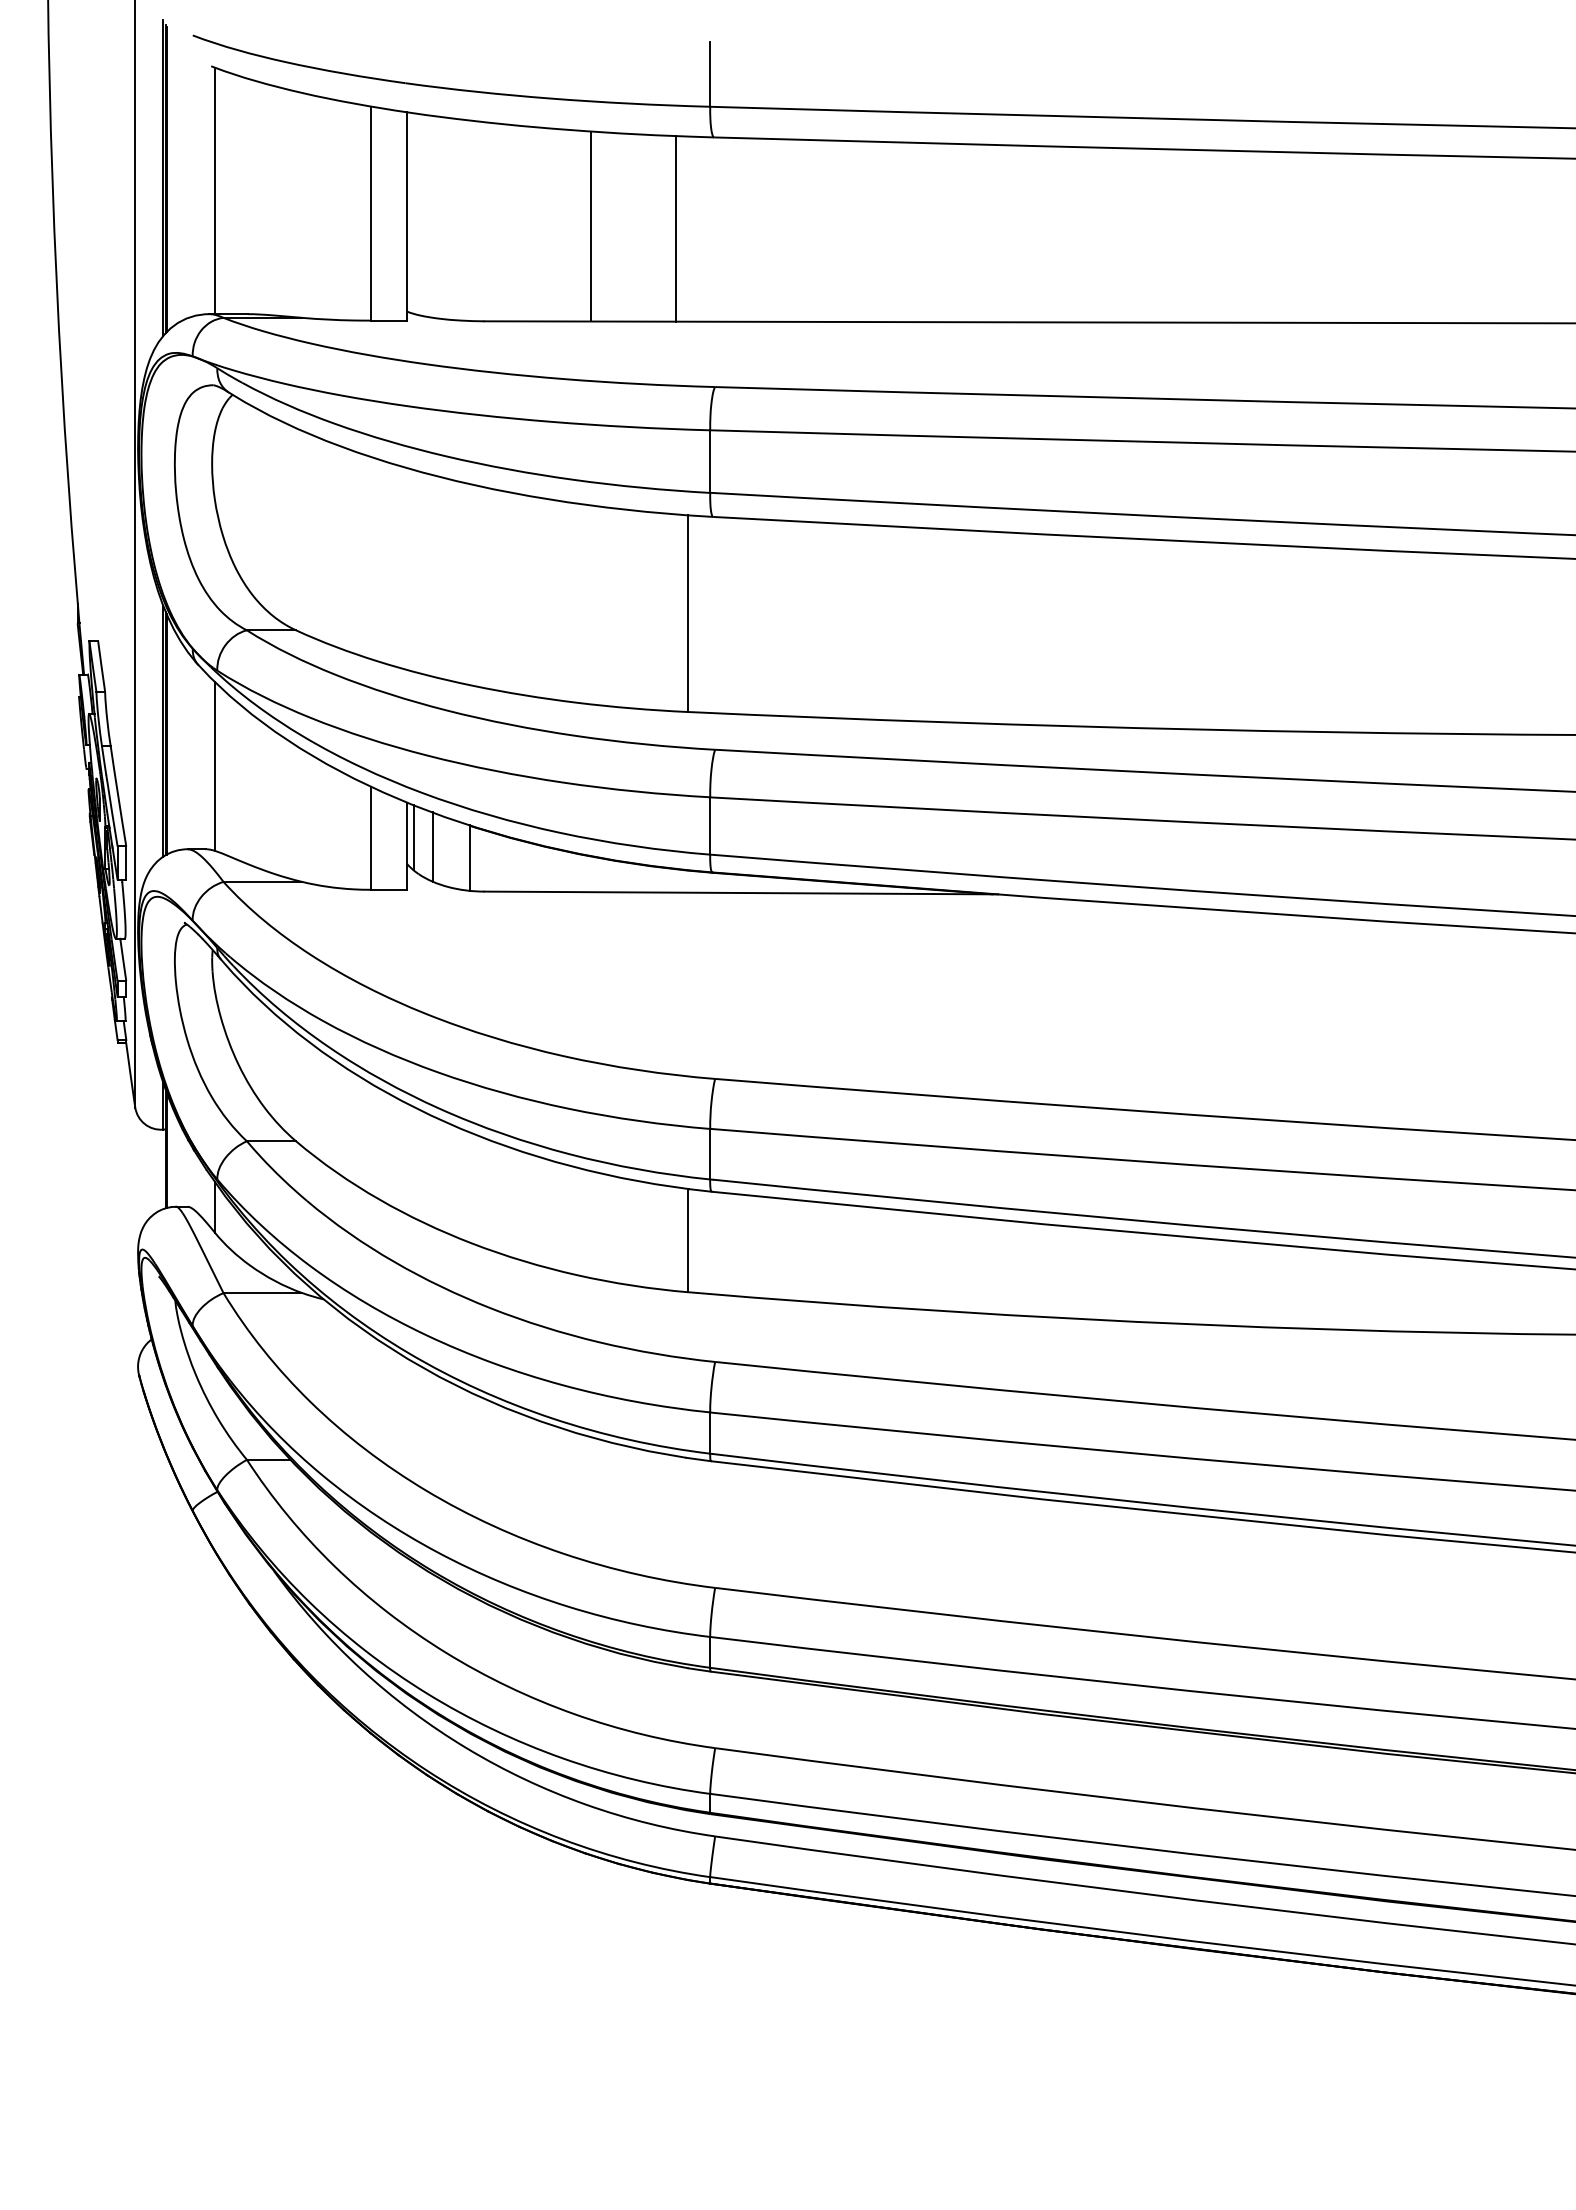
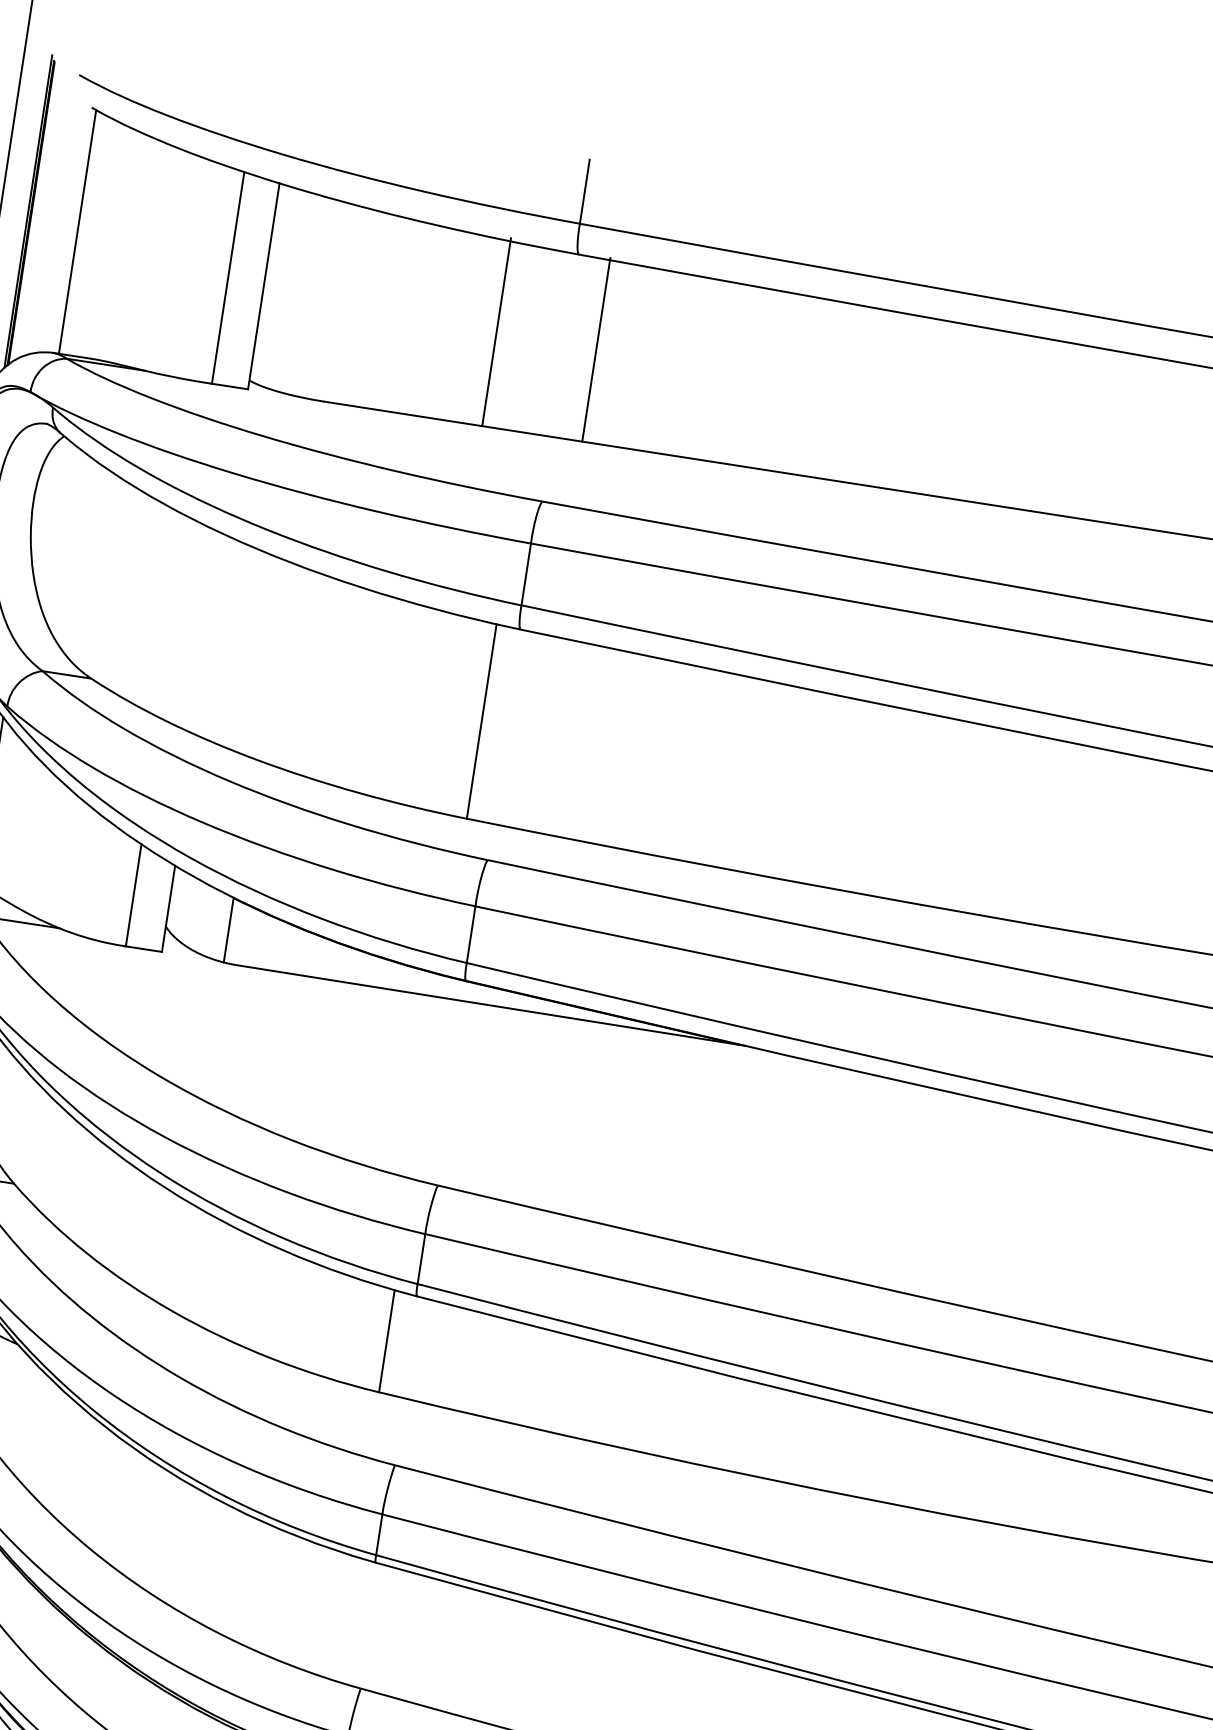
line: (591, 226) -> (496, 332), moved
line: (675, 228) -> (596, 349), moved
line: (413, 837) -> (176, 901), removed
line: (432, 846) -> (193, 912), removed

